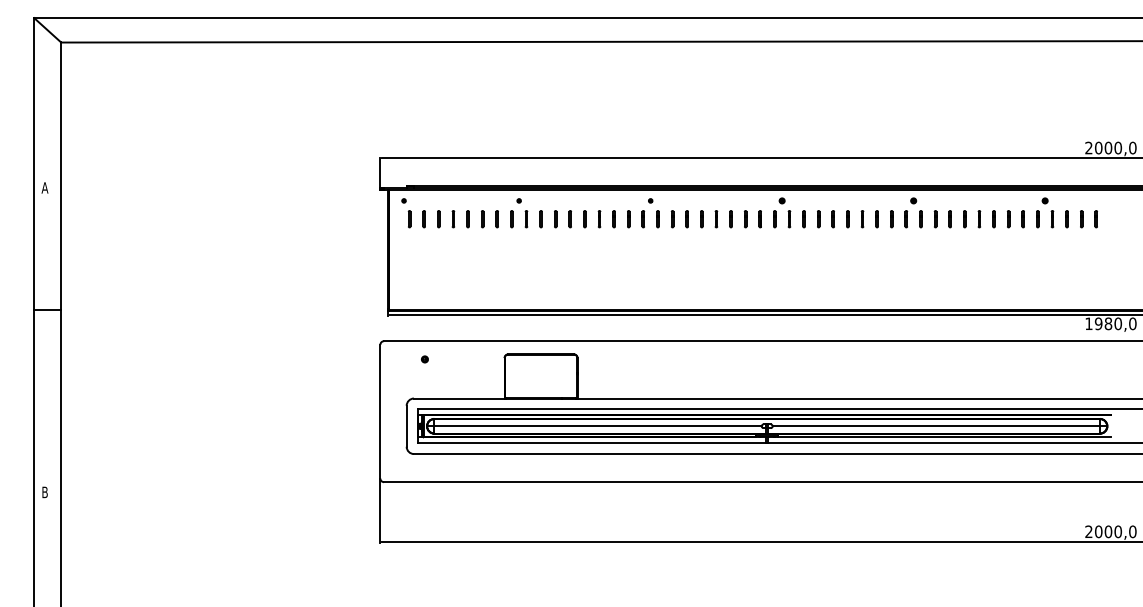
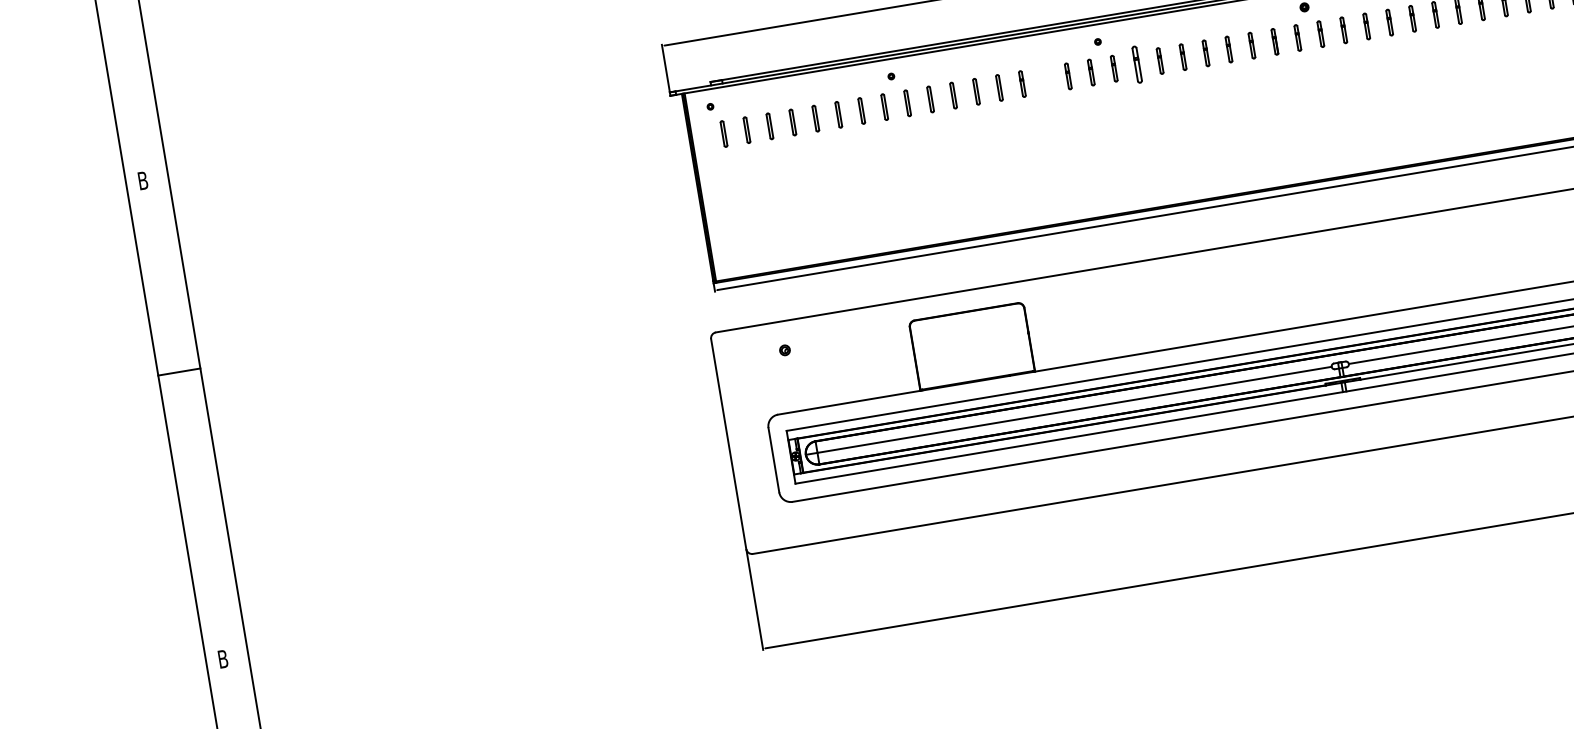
text: (44, 187) -> (142, 180), A -> B
line: (613, 219) -> (1044, 80), removed
part: (672, 219) -> (1137, 65), size x1.4

